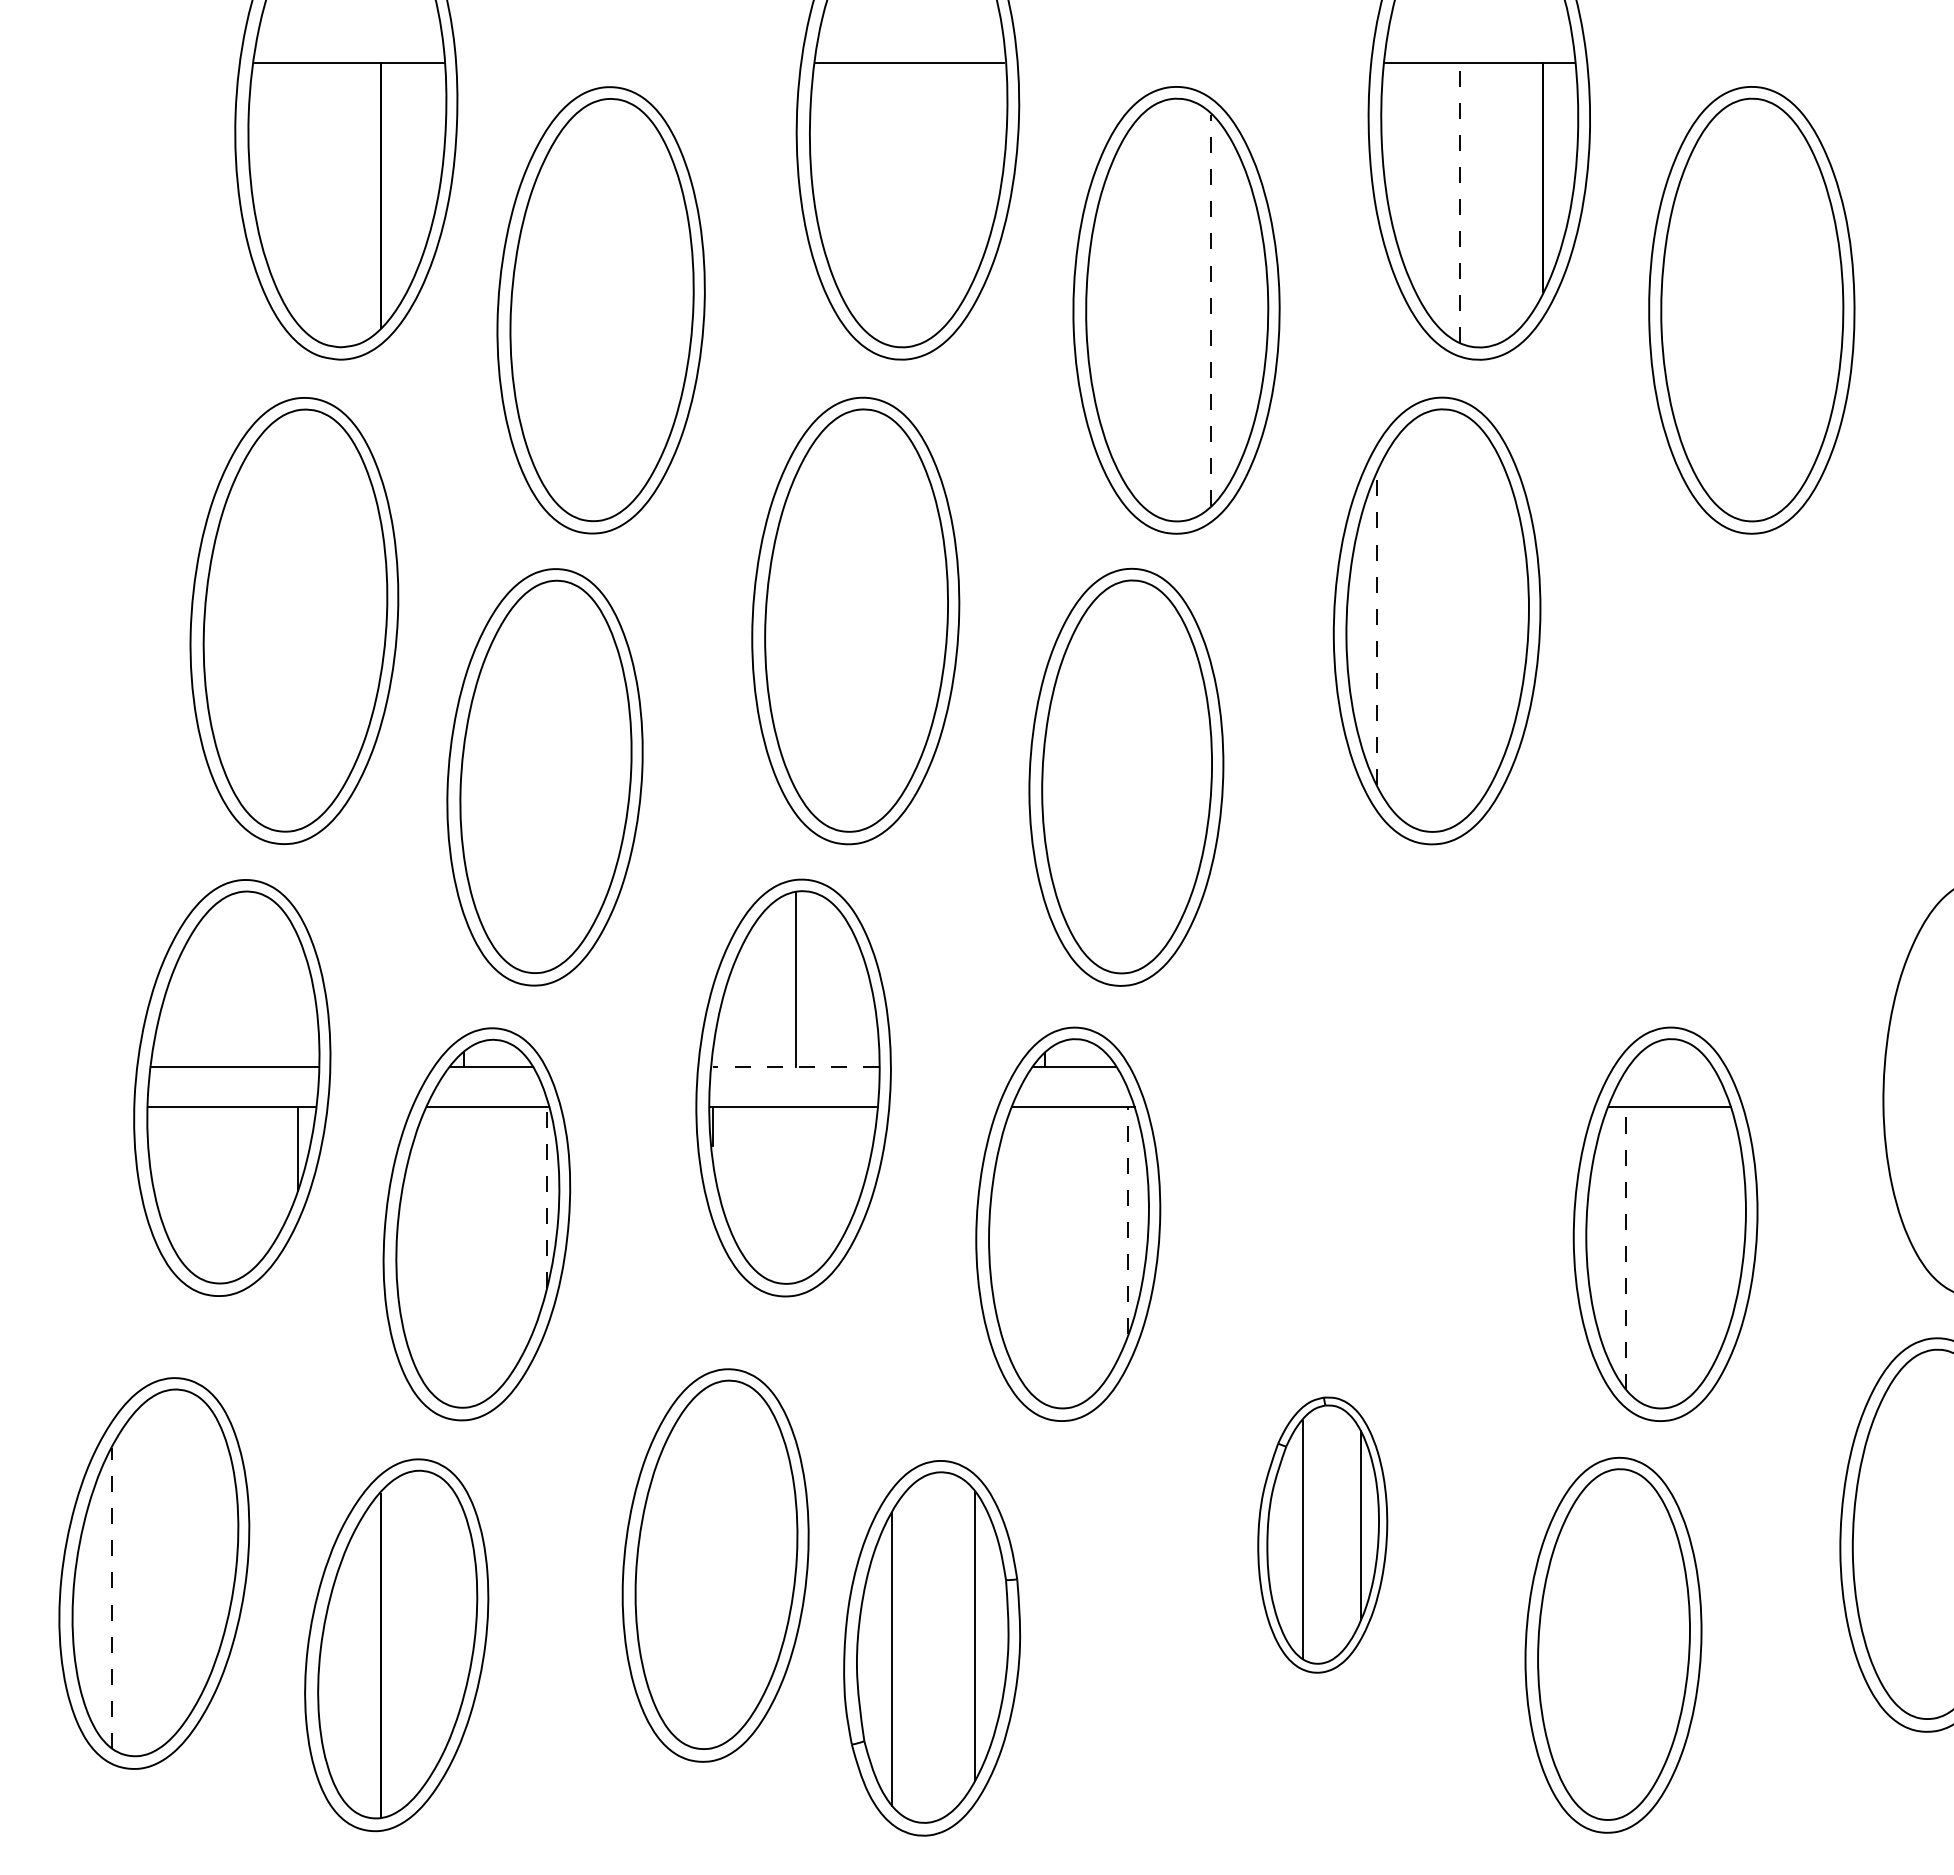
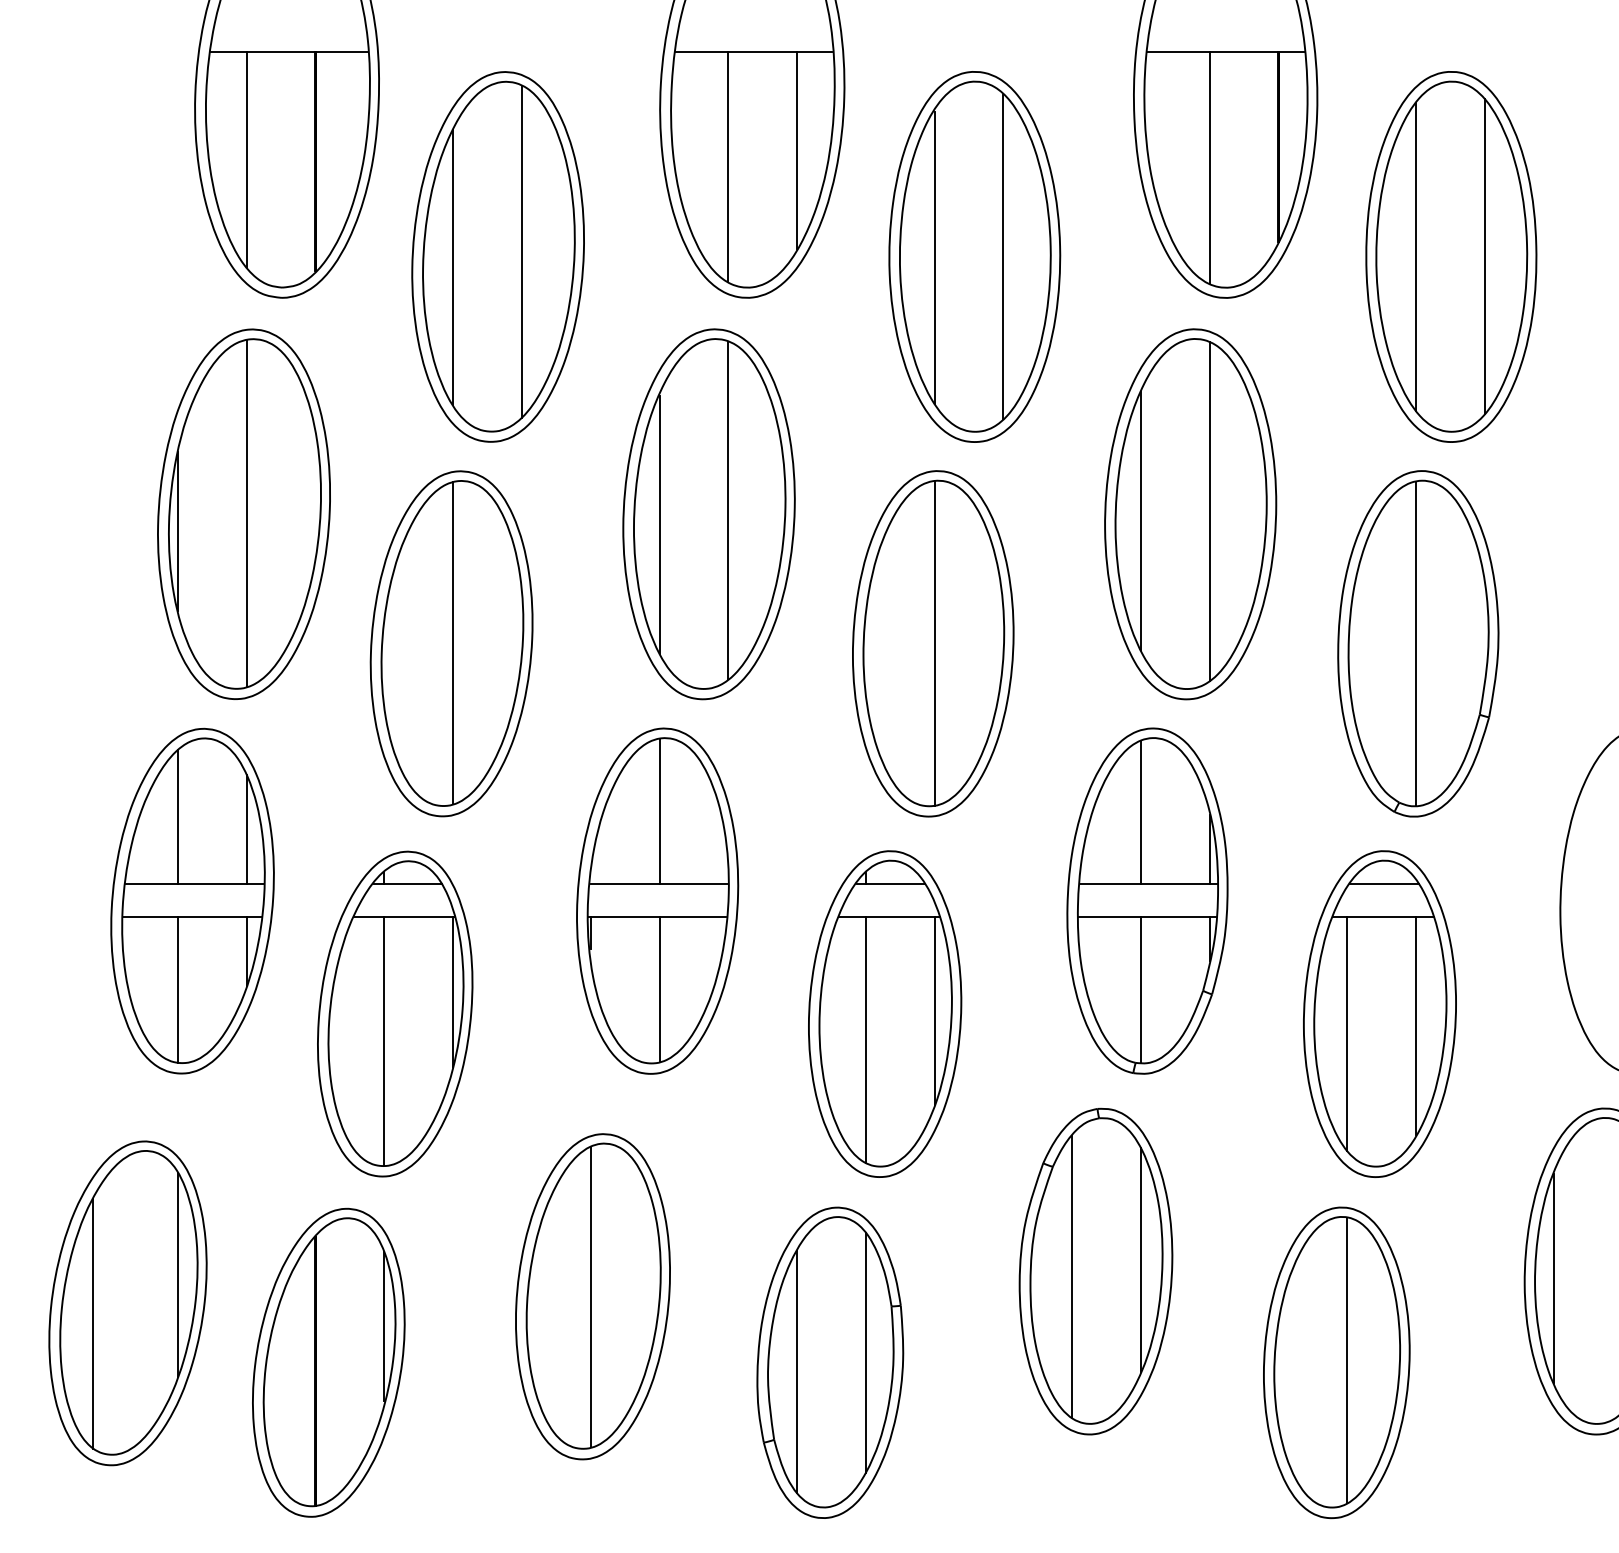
line: (962, 182) -> (797, 151), added
line: (297, 192) -> (246, 159), added
line: (878, 201) -> (727, 166), added
line: (1460, 203) -> (1210, 168), dashed -> solid
line: (629, 303) -> (521, 251), added
line: (1792, 309) -> (1485, 256), added
line: (1128, 310) -> (935, 257), added
line: (1211, 310) -> (1003, 257), dashed -> solid
line: (1709, 310) -> (1416, 257), added
line: (546, 322) -> (452, 267), added
line: (878, 616) -> (727, 510), added
line: (1460, 617) -> (1210, 511), added
line: (297, 619) -> (246, 513), added
line: (1377, 629) -> (1141, 521), dashed -> solid
line: (795, 633) -> (659, 524), added
line: (214, 641) -> (177, 531), added
line: (546, 776) -> (452, 643), added
line: (1128, 776) -> (935, 643), added
part: (1711, 776) -> (1417, 643), added
line: (214, 986) -> (177, 817), added
line: (297, 1001) -> (246, 829), added
line: (795, 1067) -> (659, 884), dashed -> solid
line: (1670, 1067) -> (1383, 884), added
part: (1384, 1087) -> (1147, 900), added
line: (795, 1194) -> (659, 989), added
line: (214, 1195) -> (177, 990), added
line: (546, 1197) -> (452, 991), dashed -> solid
line: (1128, 1220) -> (935, 1010), dashed -> solid
line: (1709, 1238) -> (1416, 1025), added
line: (1626, 1248) -> (1347, 1034), dashed -> solid
line: (1045, 1255) -> (866, 1039), added
line: (463, 1257) -> (384, 1041), added
part: (1322, 1534) -> (1095, 1271), size x1.43
line: (214, 1538) -> (177, 1274), added
line: (1875, 1543) -> (1553, 1278), added
line: (712, 1565) -> (590, 1296), added
line: (112, 1597) -> (93, 1323), dashed -> solid
line: (463, 1601) -> (384, 1326), added
line: (1626, 1641) -> (1347, 1359), added
part: (932, 1648) -> (830, 1363), moved

